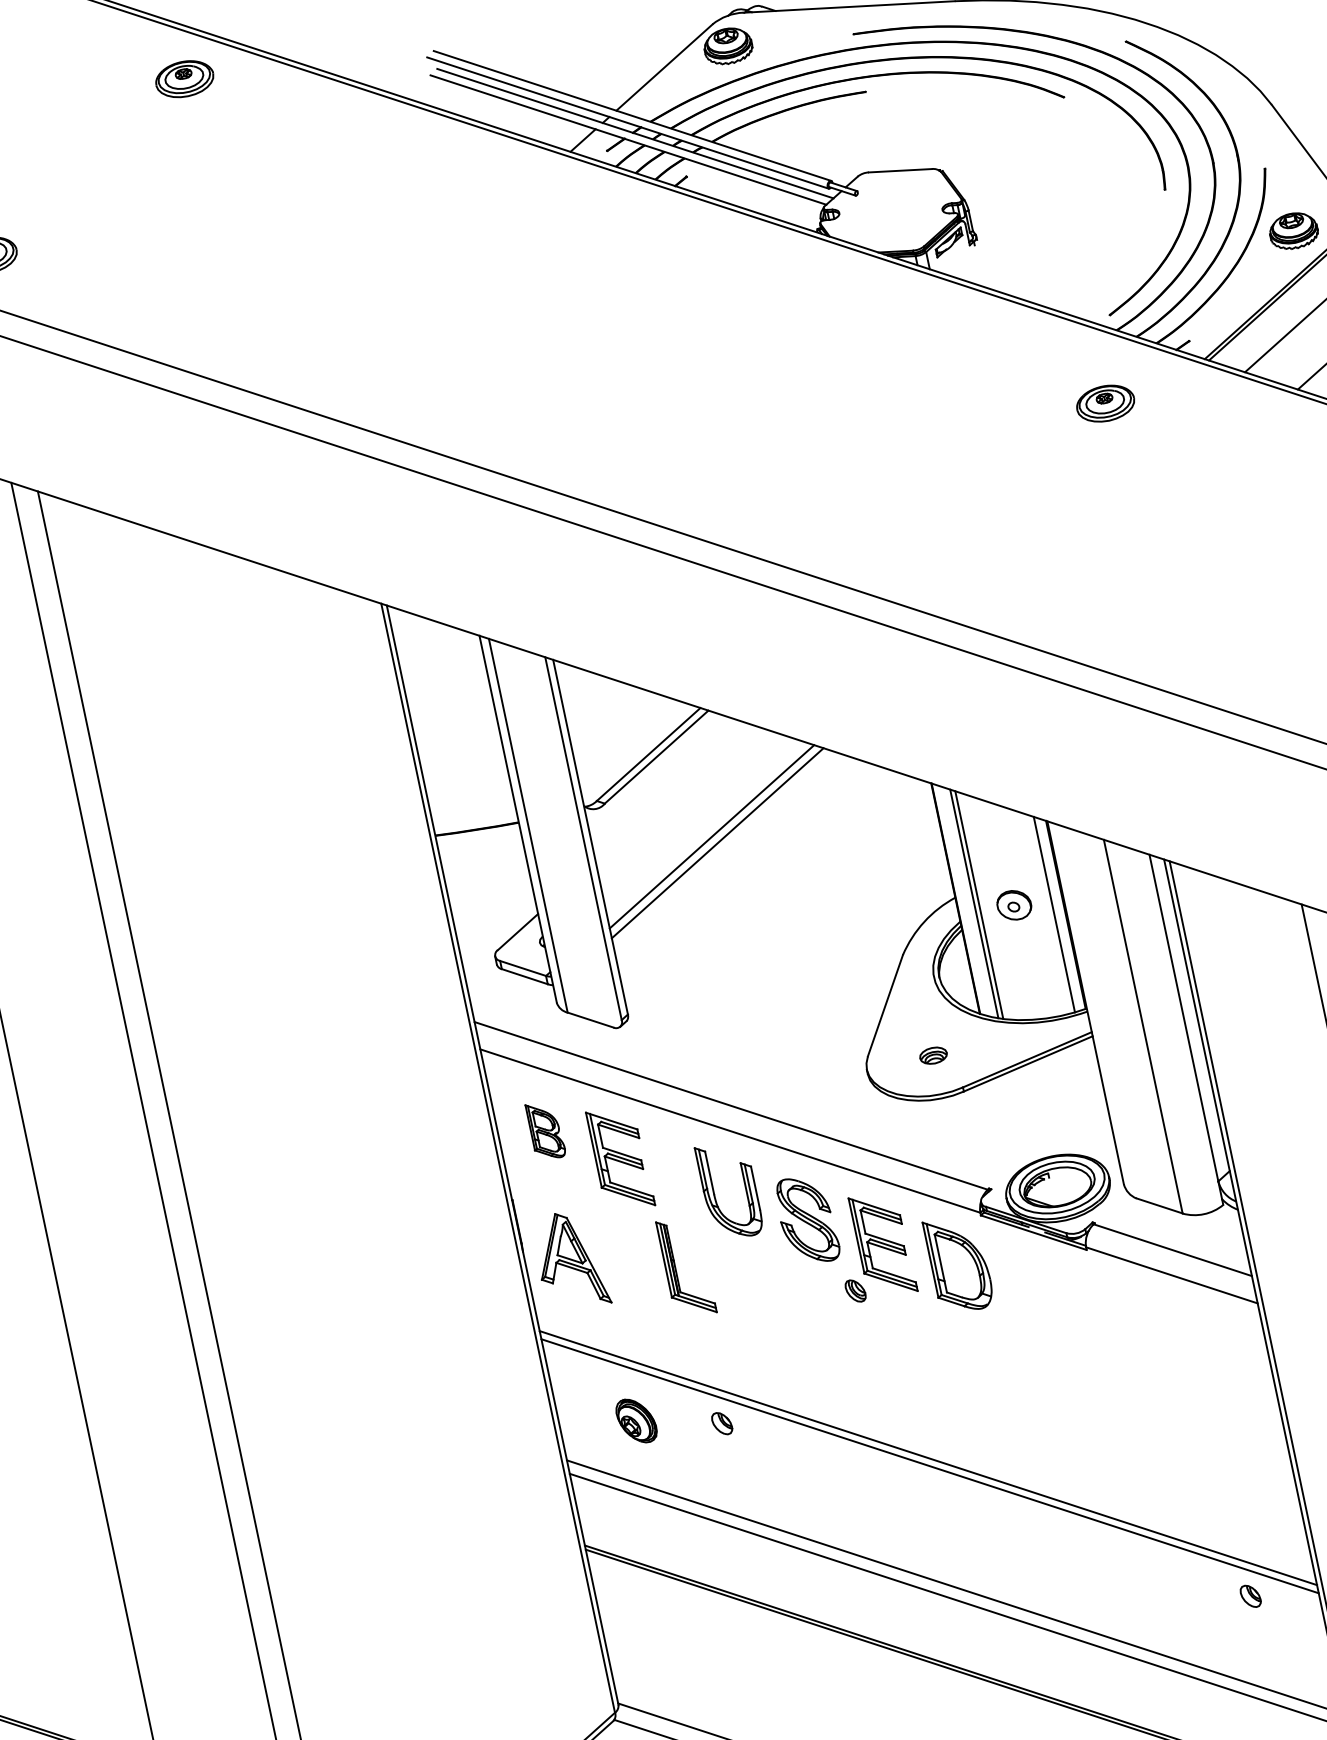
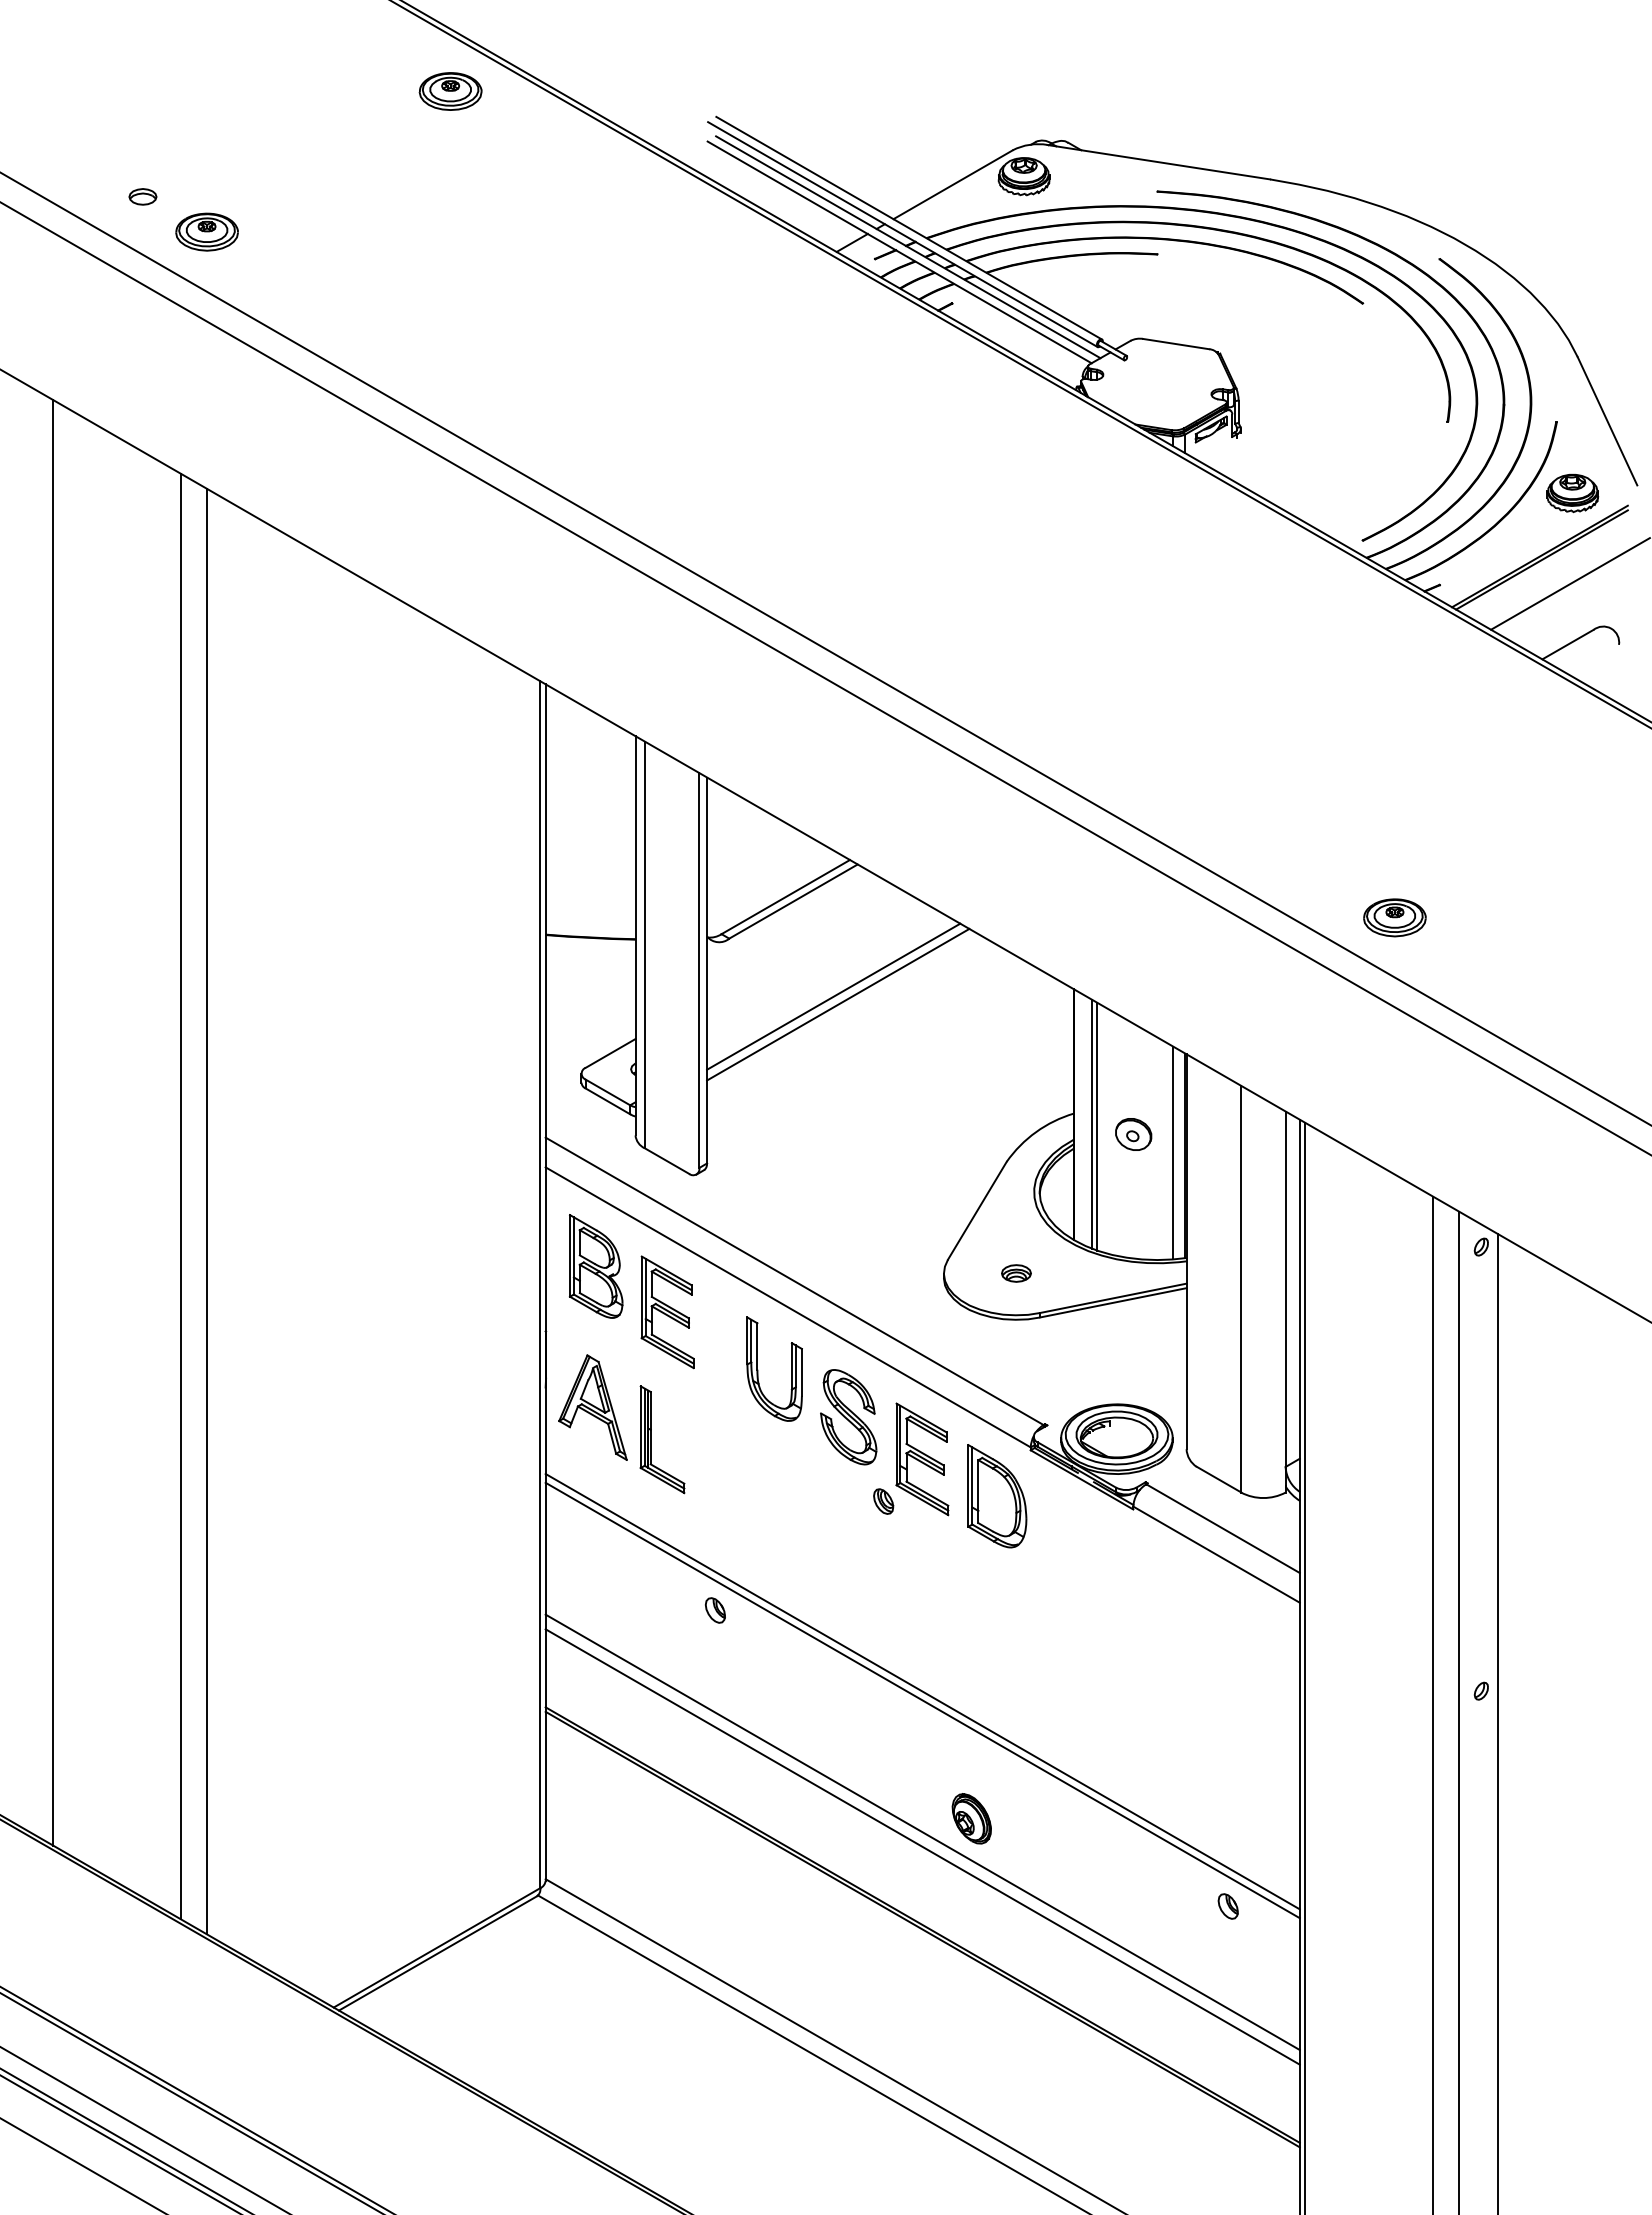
part: (1105, 403) -> (1394, 917), moved
part: (545, 1130) -> (595, 1266), size x1.67
part: (676, 1269) -> (651, 1439), moved
part: (636, 1420) -> (971, 1818), moved

